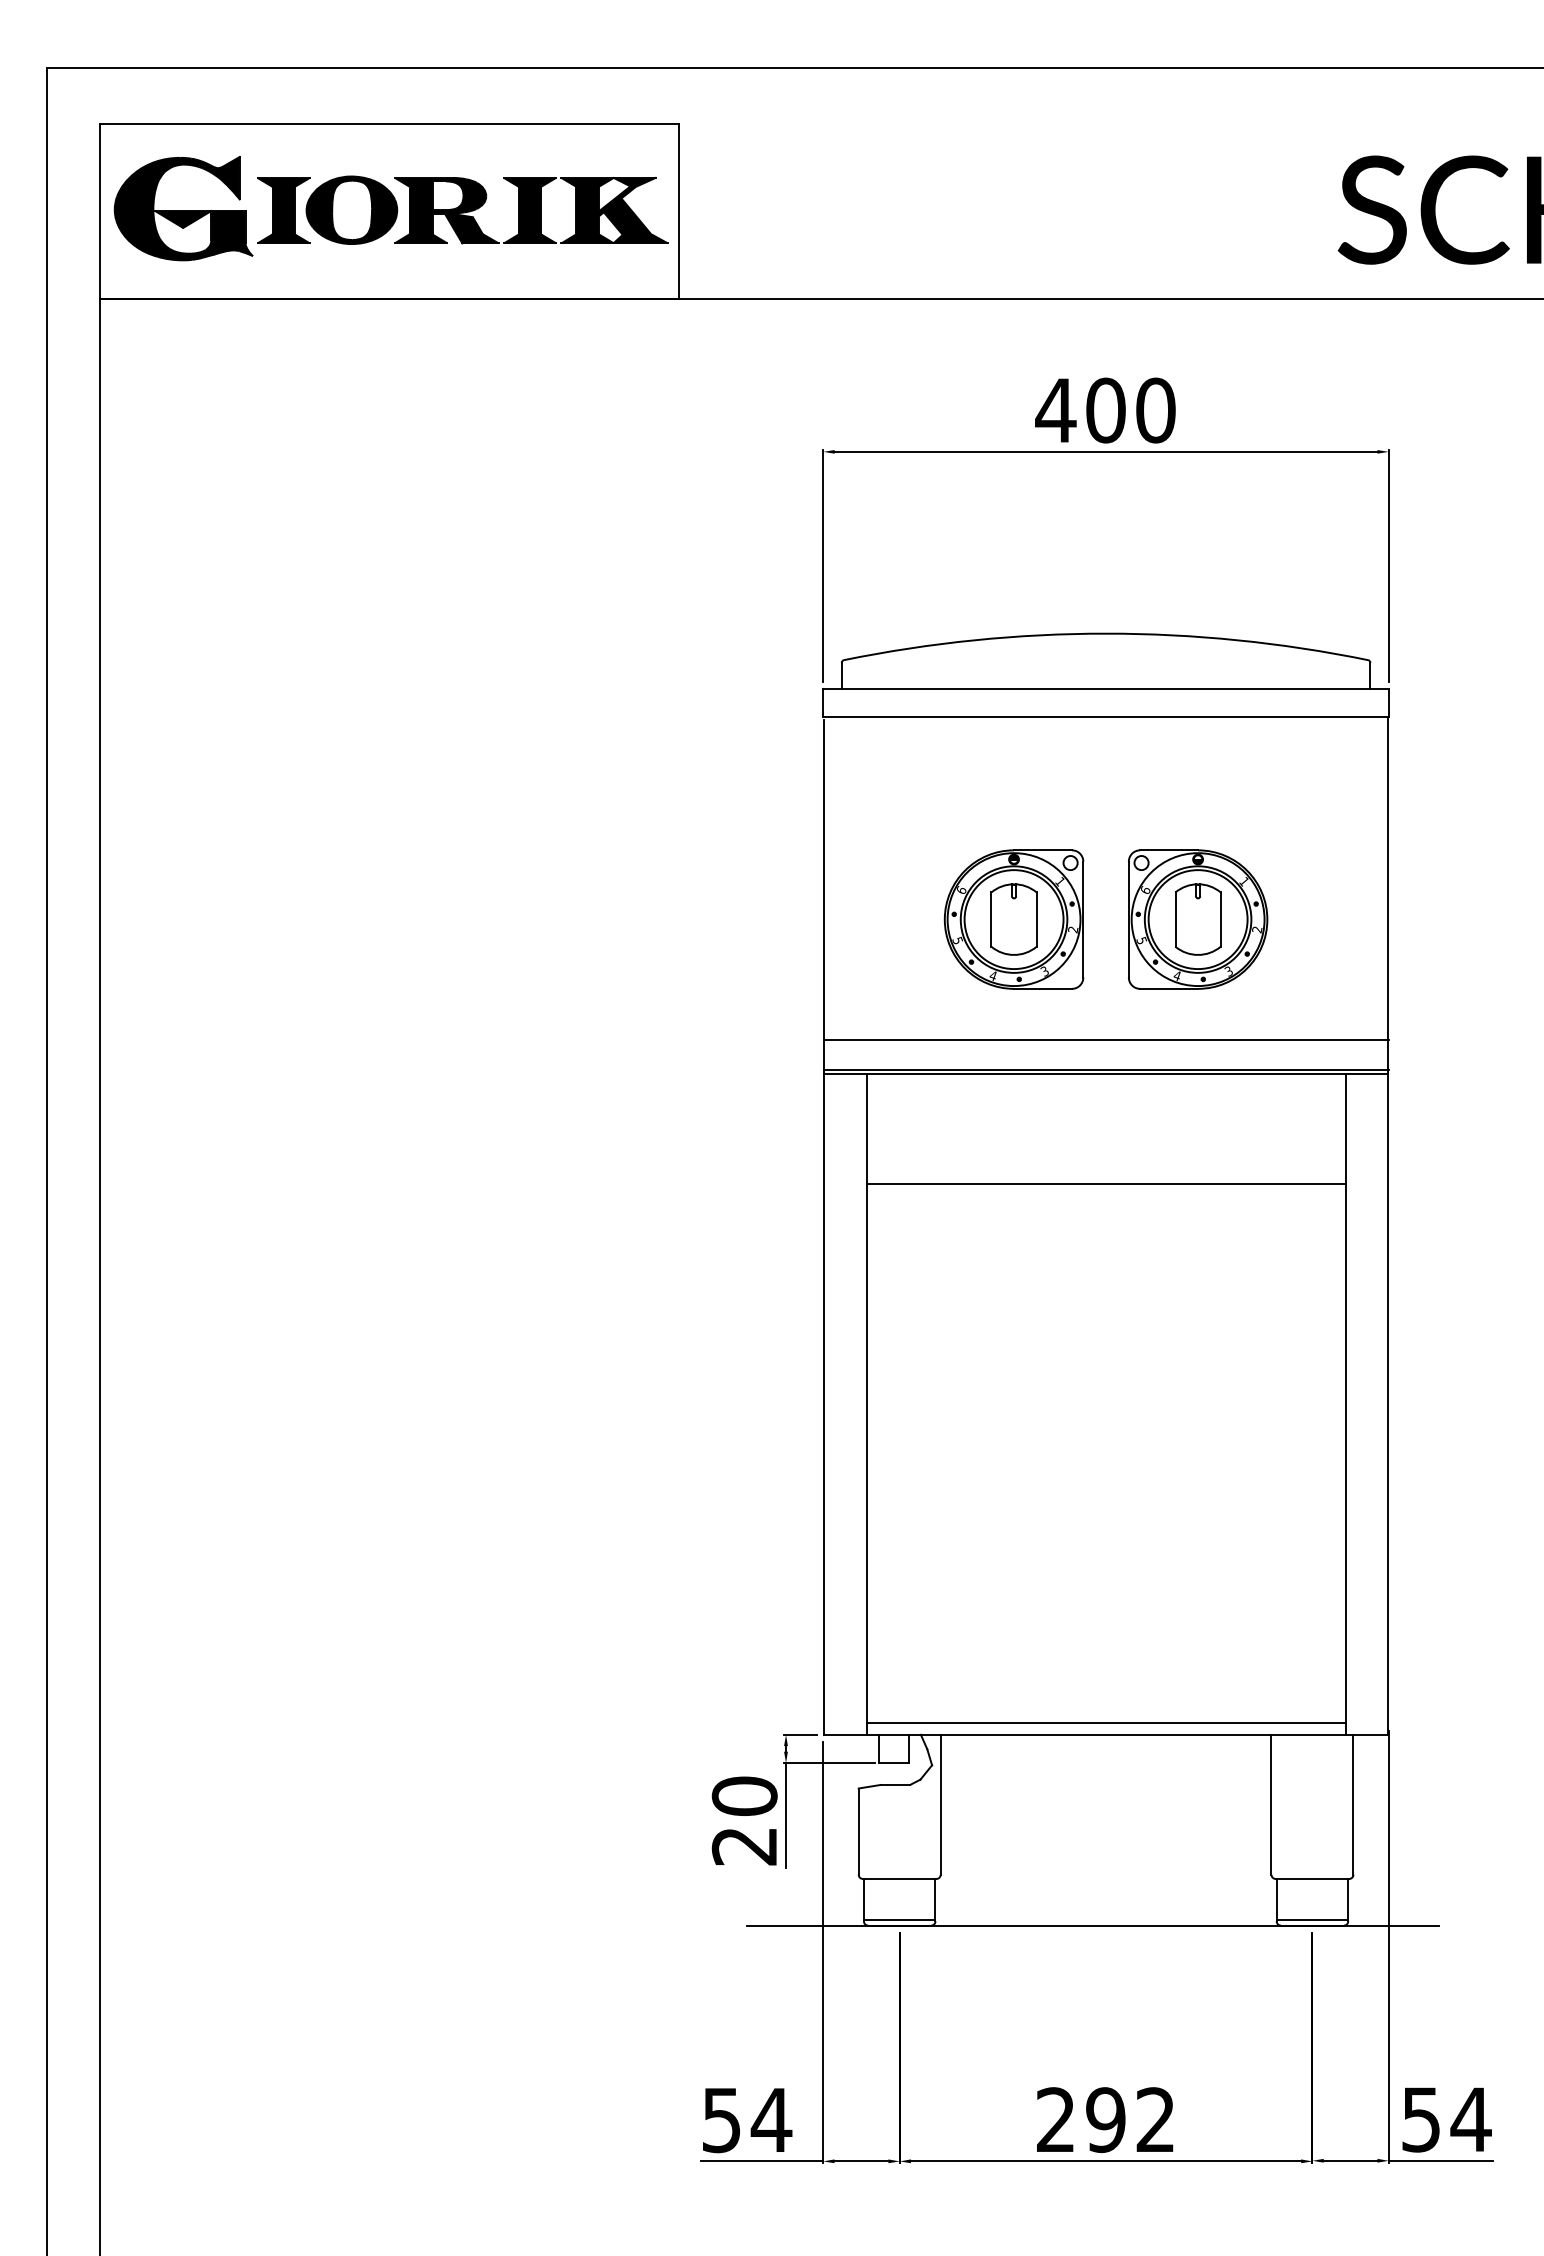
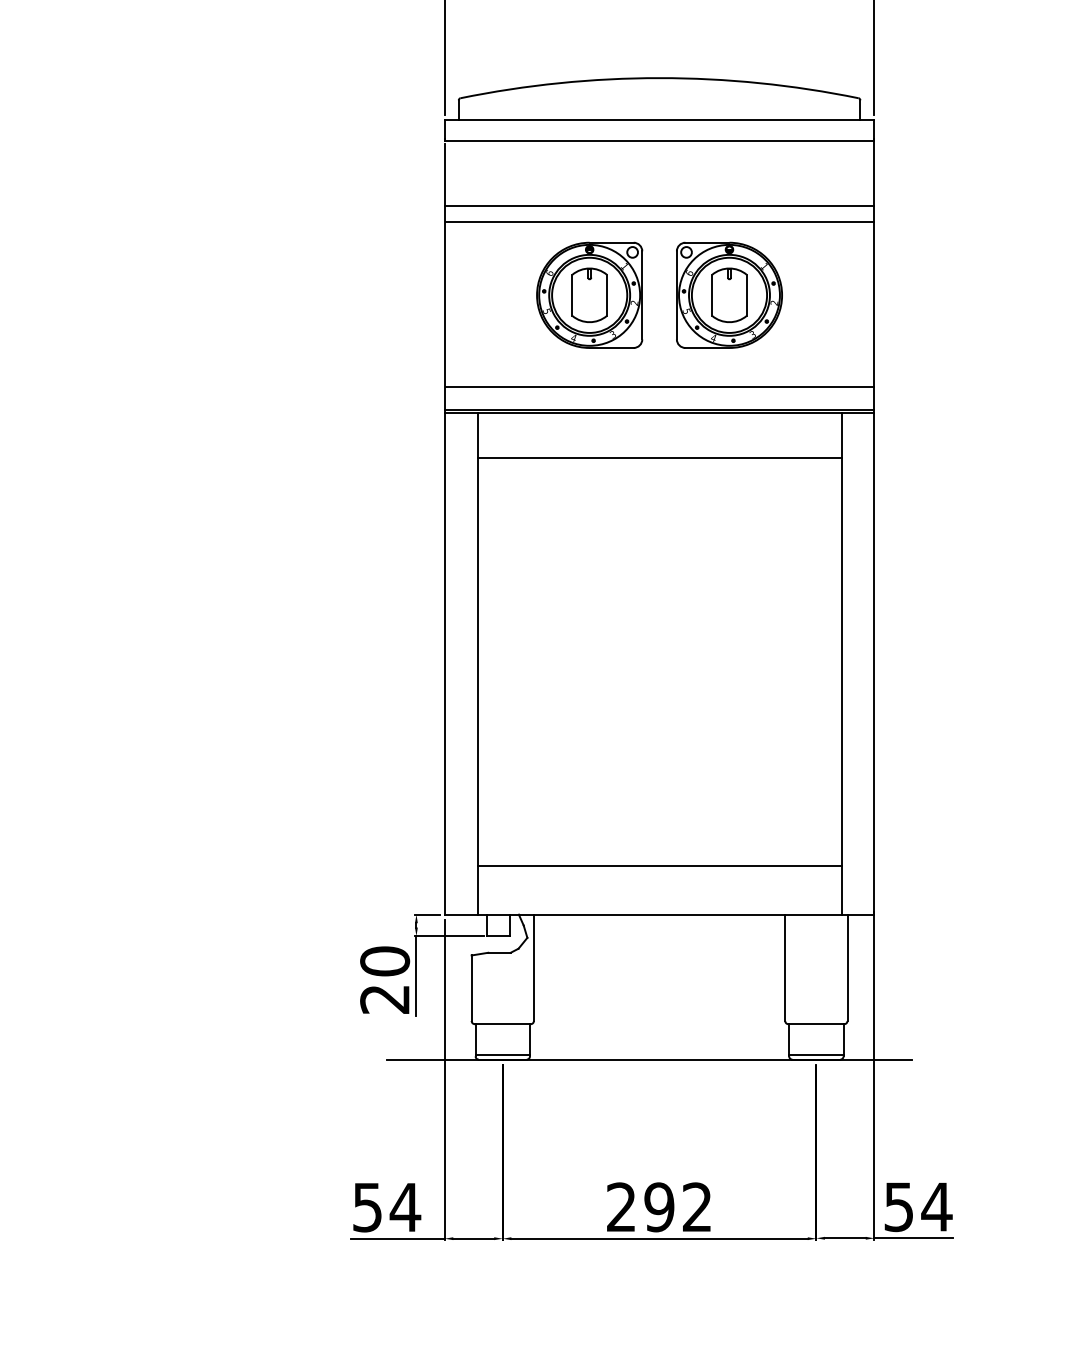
line: (1106, 801) -> (659, 205), added
line: (1106, 823) -> (659, 222), added
line: (1105, 1184) -> (659, 458), moved
line: (1105, 1723) -> (659, 866), moved

